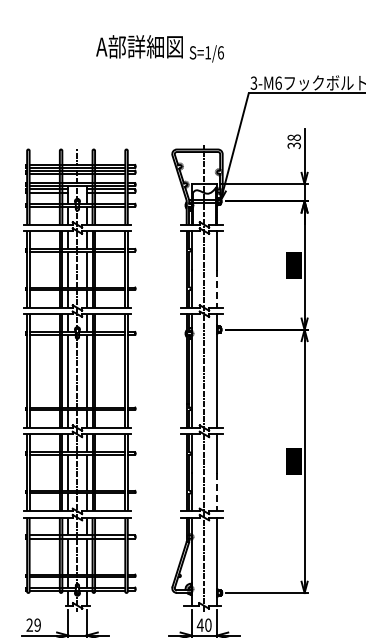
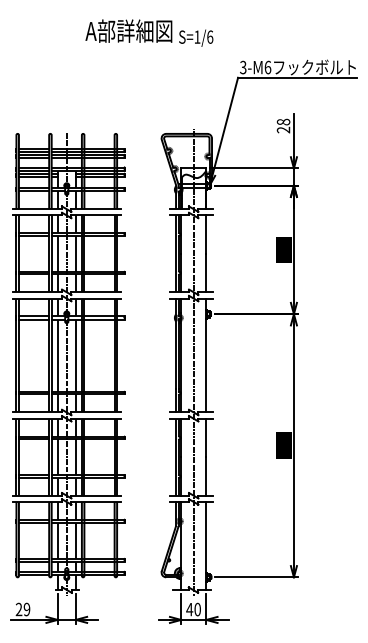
text: (294, 145) -> (283, 129), 38 -> 28
line: (217, 289) -> (206, 273), dashed -> solid
line: (217, 493) -> (206, 477), dashed -> solid

